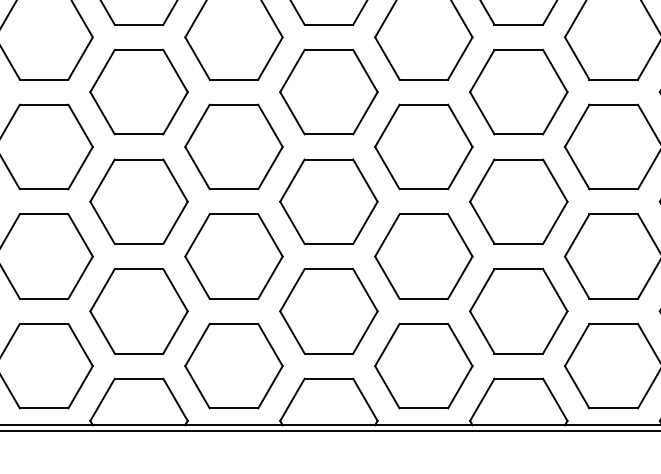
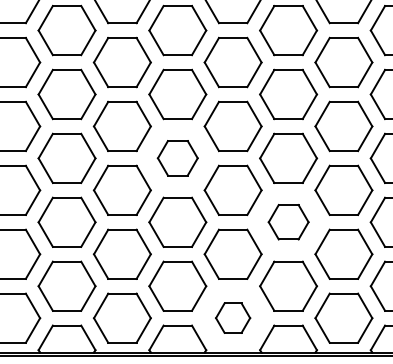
part: (328, 90) -> (177, 157), size x0.7
part: (518, 200) -> (288, 221), size x0.7
part: (422, 364) -> (232, 317), size x0.6

